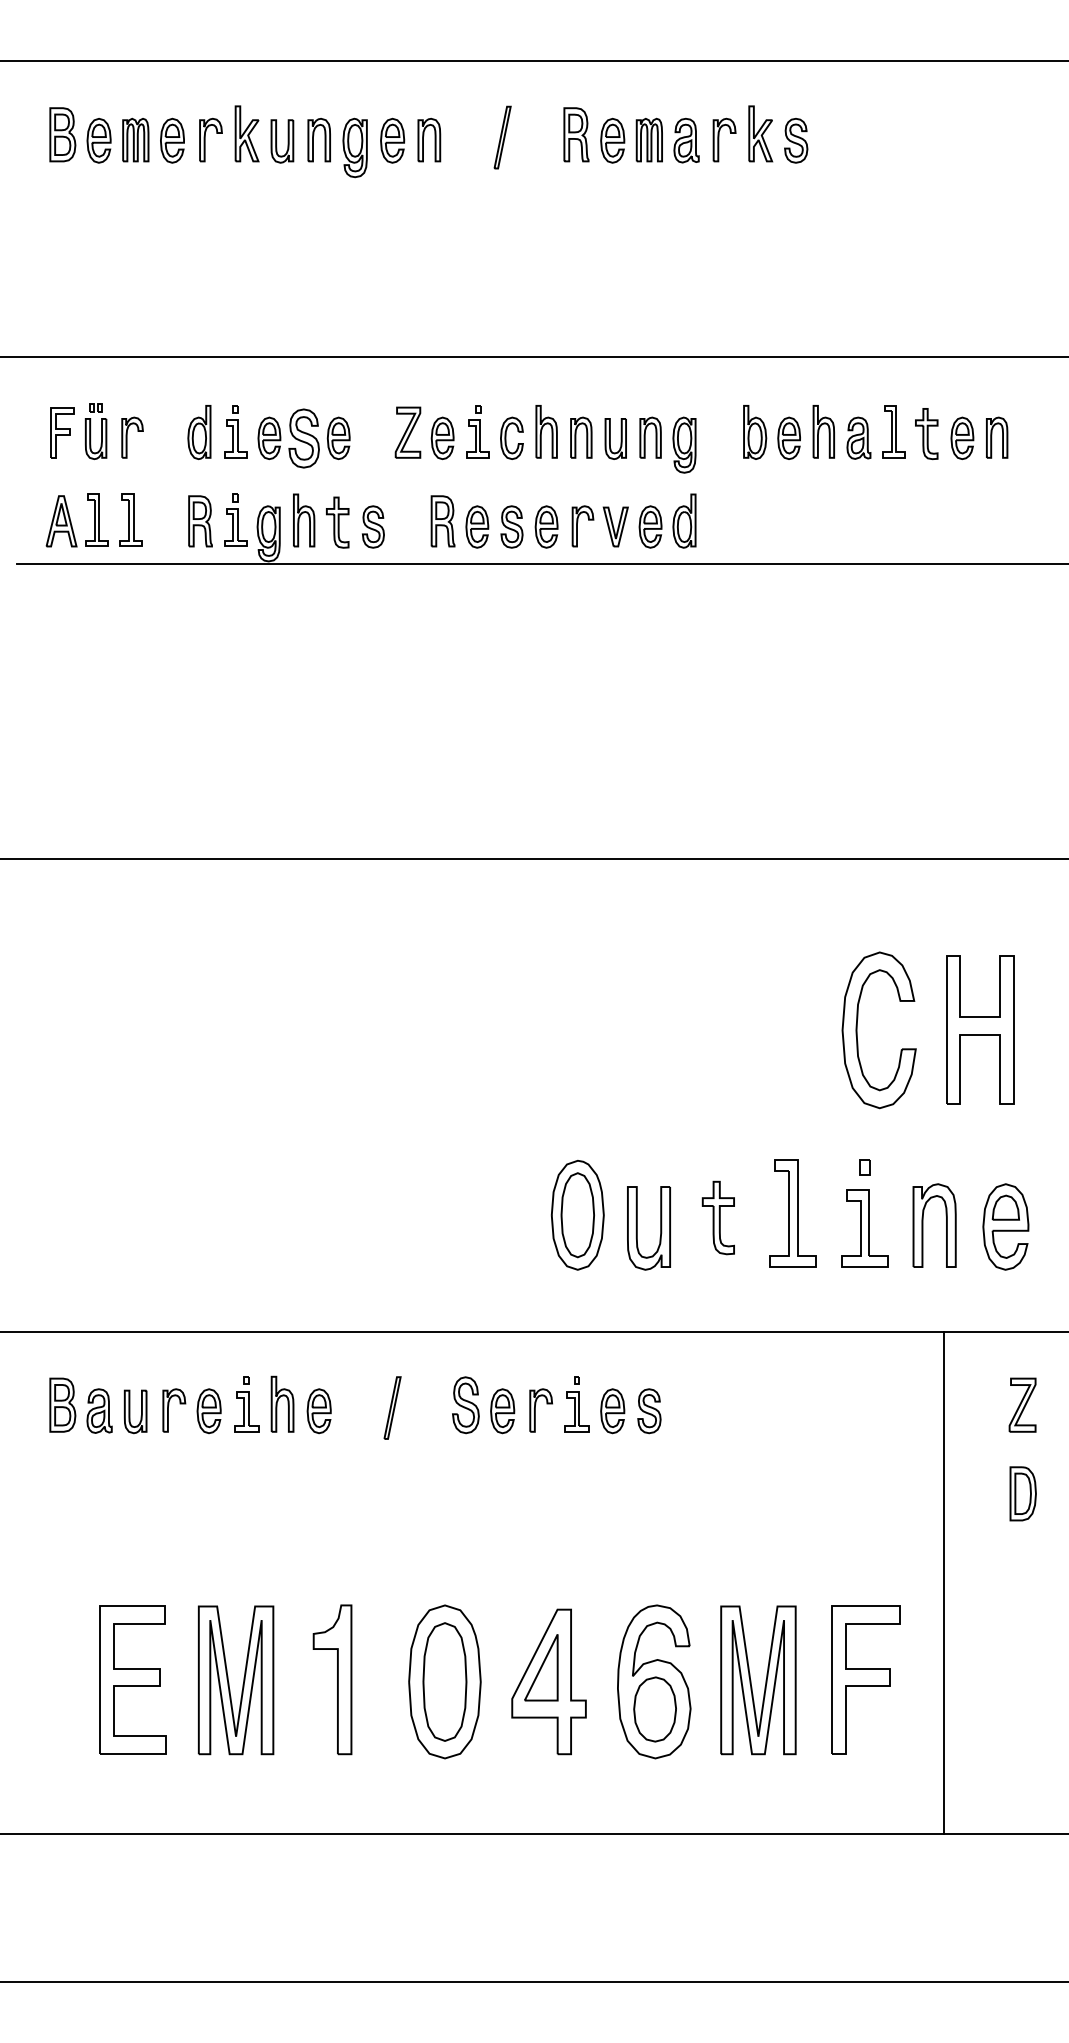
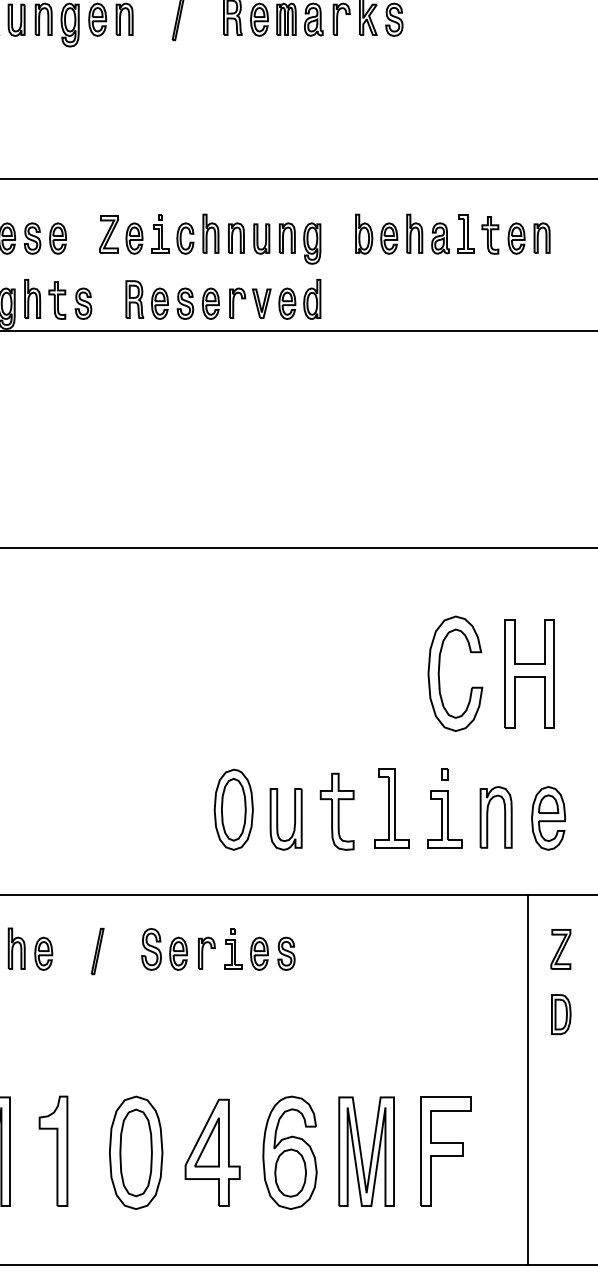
part: (303, 437) -> (32, 237), size x0.71
part: (718, 1217) -> (337, 811), size x1.43
line: (944, 1582) -> (527, 1079), moved

